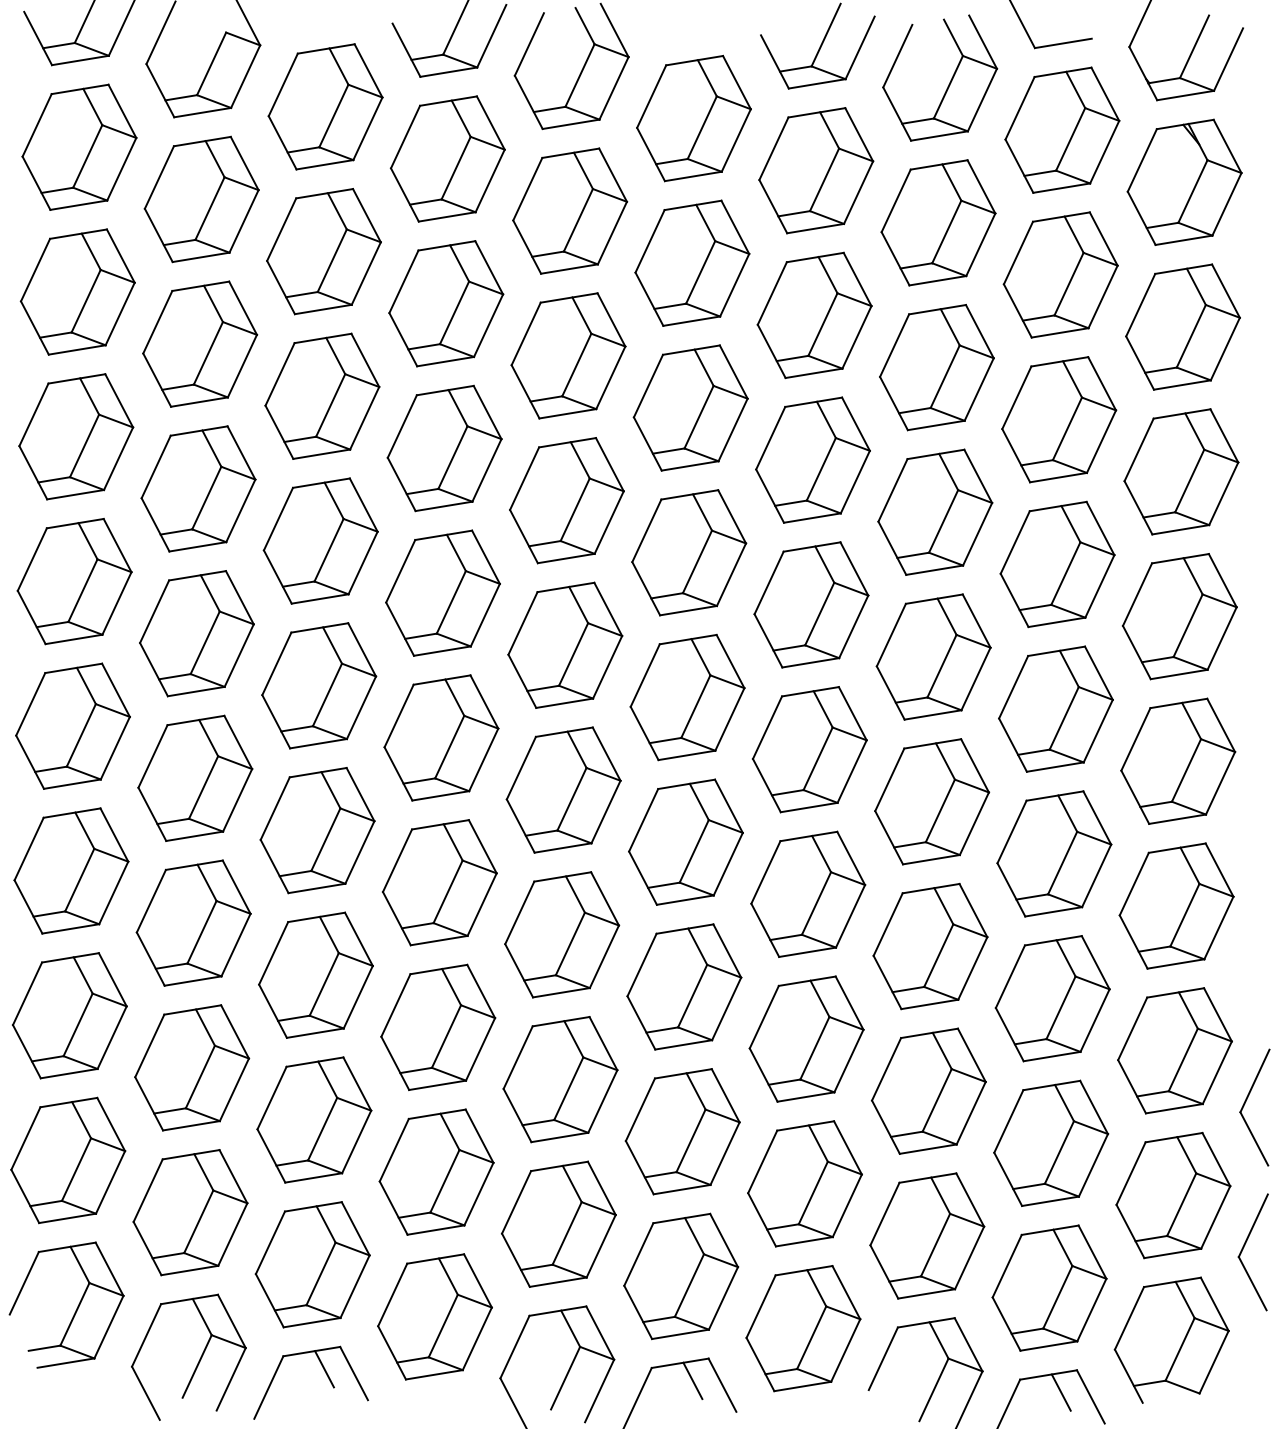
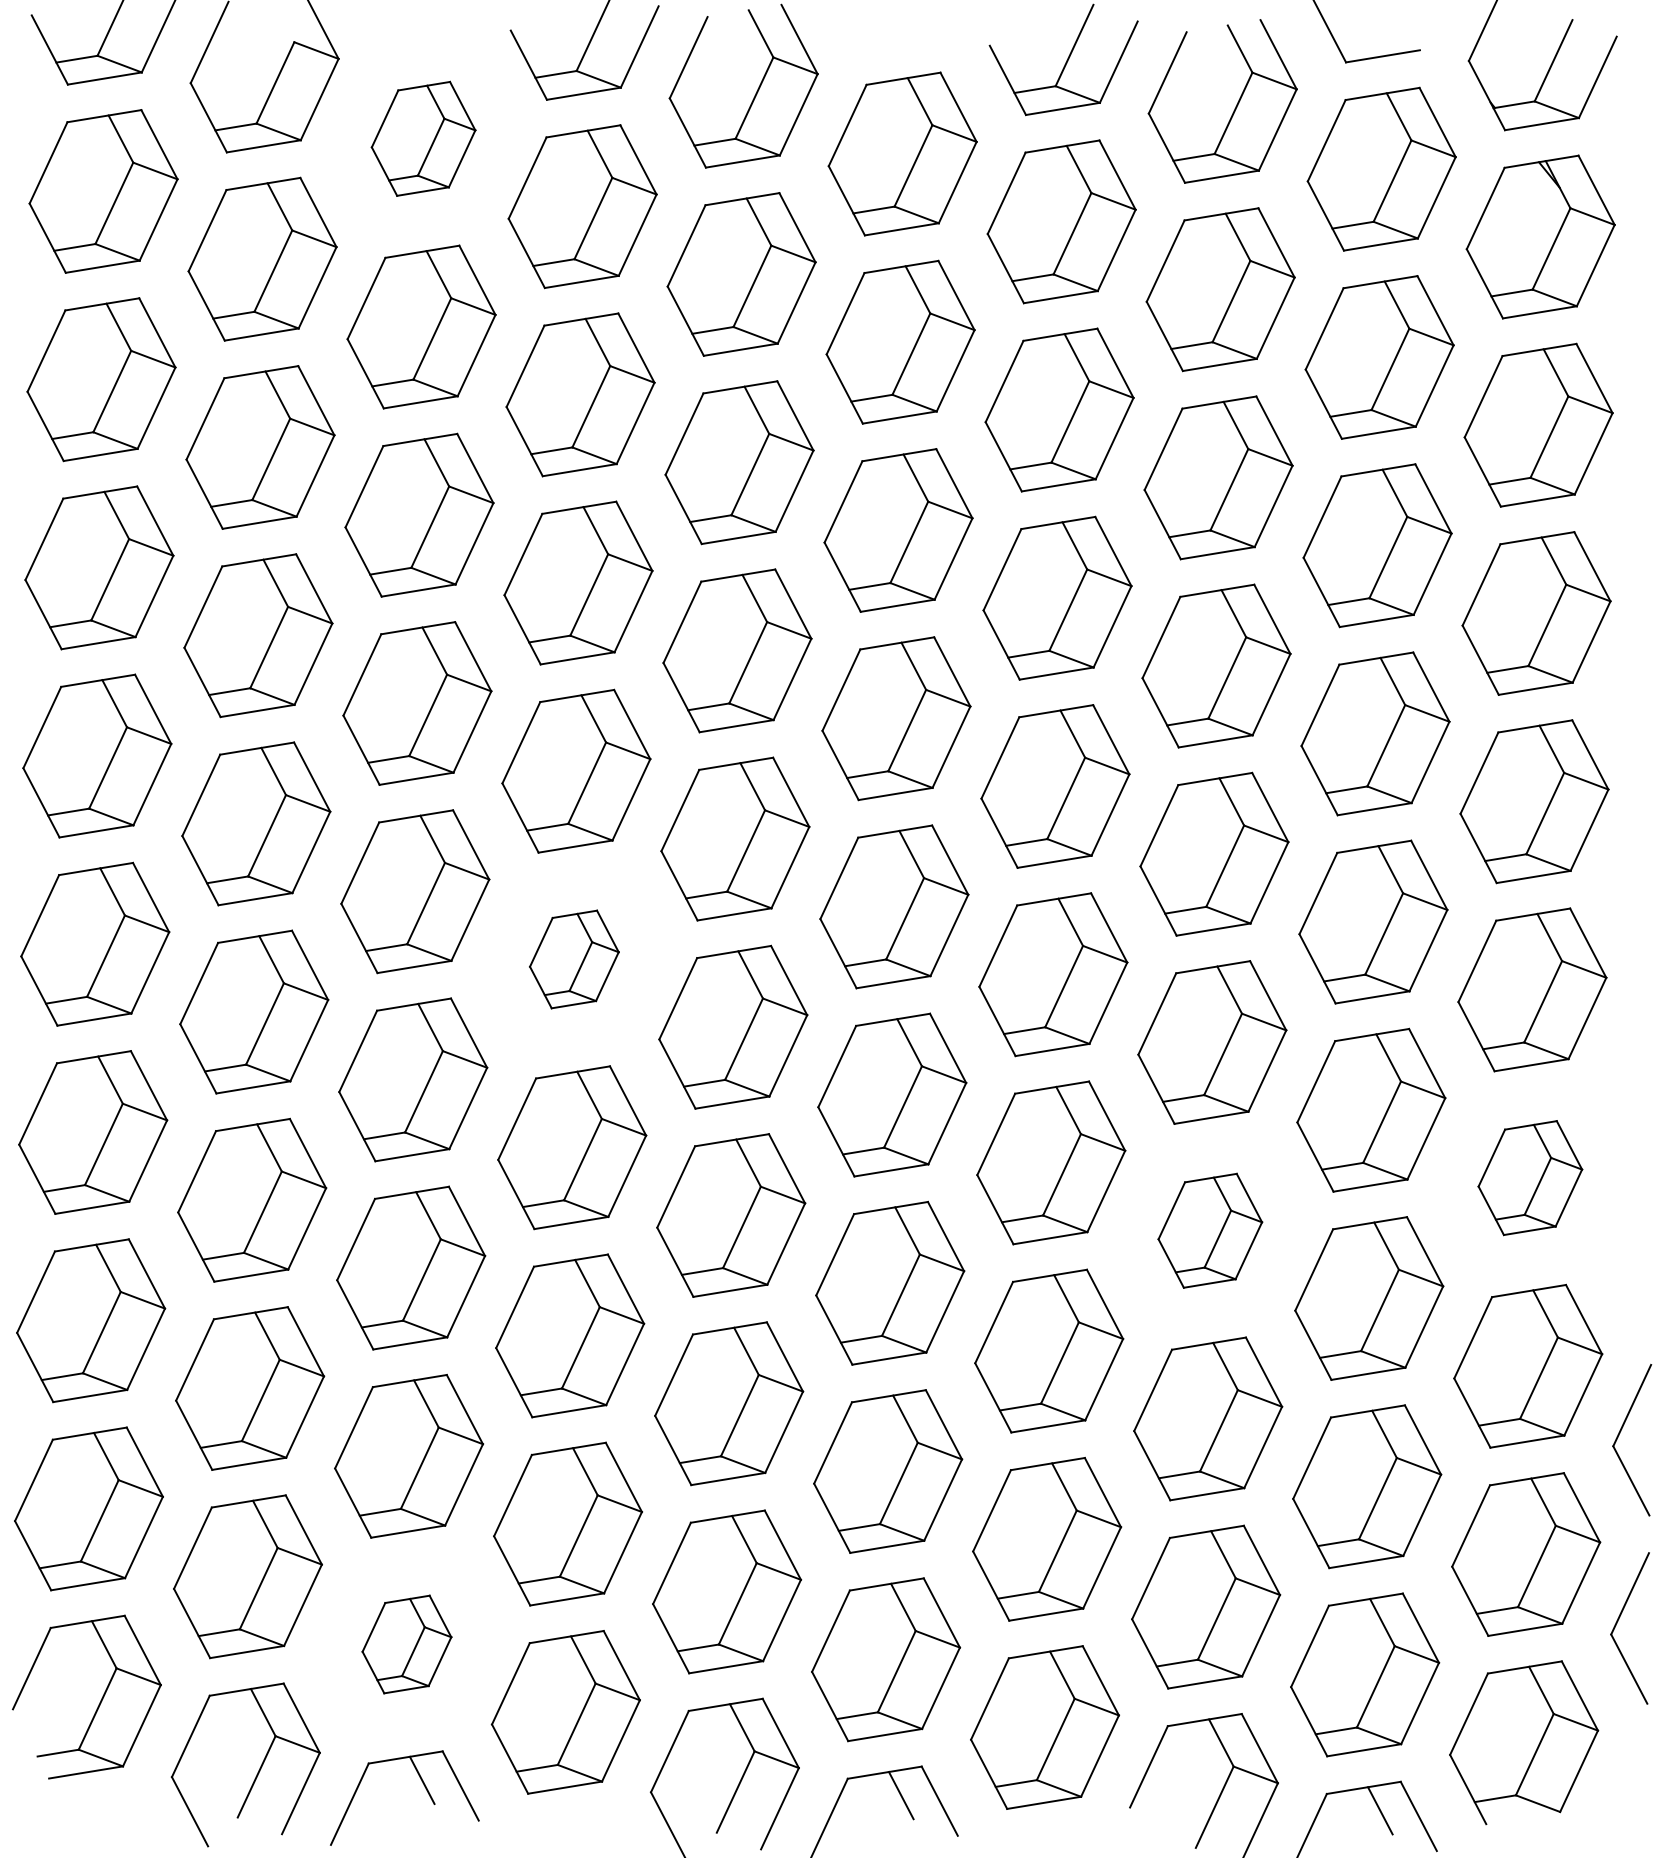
part: (325, 106) -> (423, 138), size x0.7
part: (441, 737) -> (574, 959), size x0.6
part: (1176, 905) -> (1530, 1177), size x0.7
part: (930, 946) -> (1210, 1230), size x0.7
part: (312, 1264) -> (406, 1644), size x0.6

